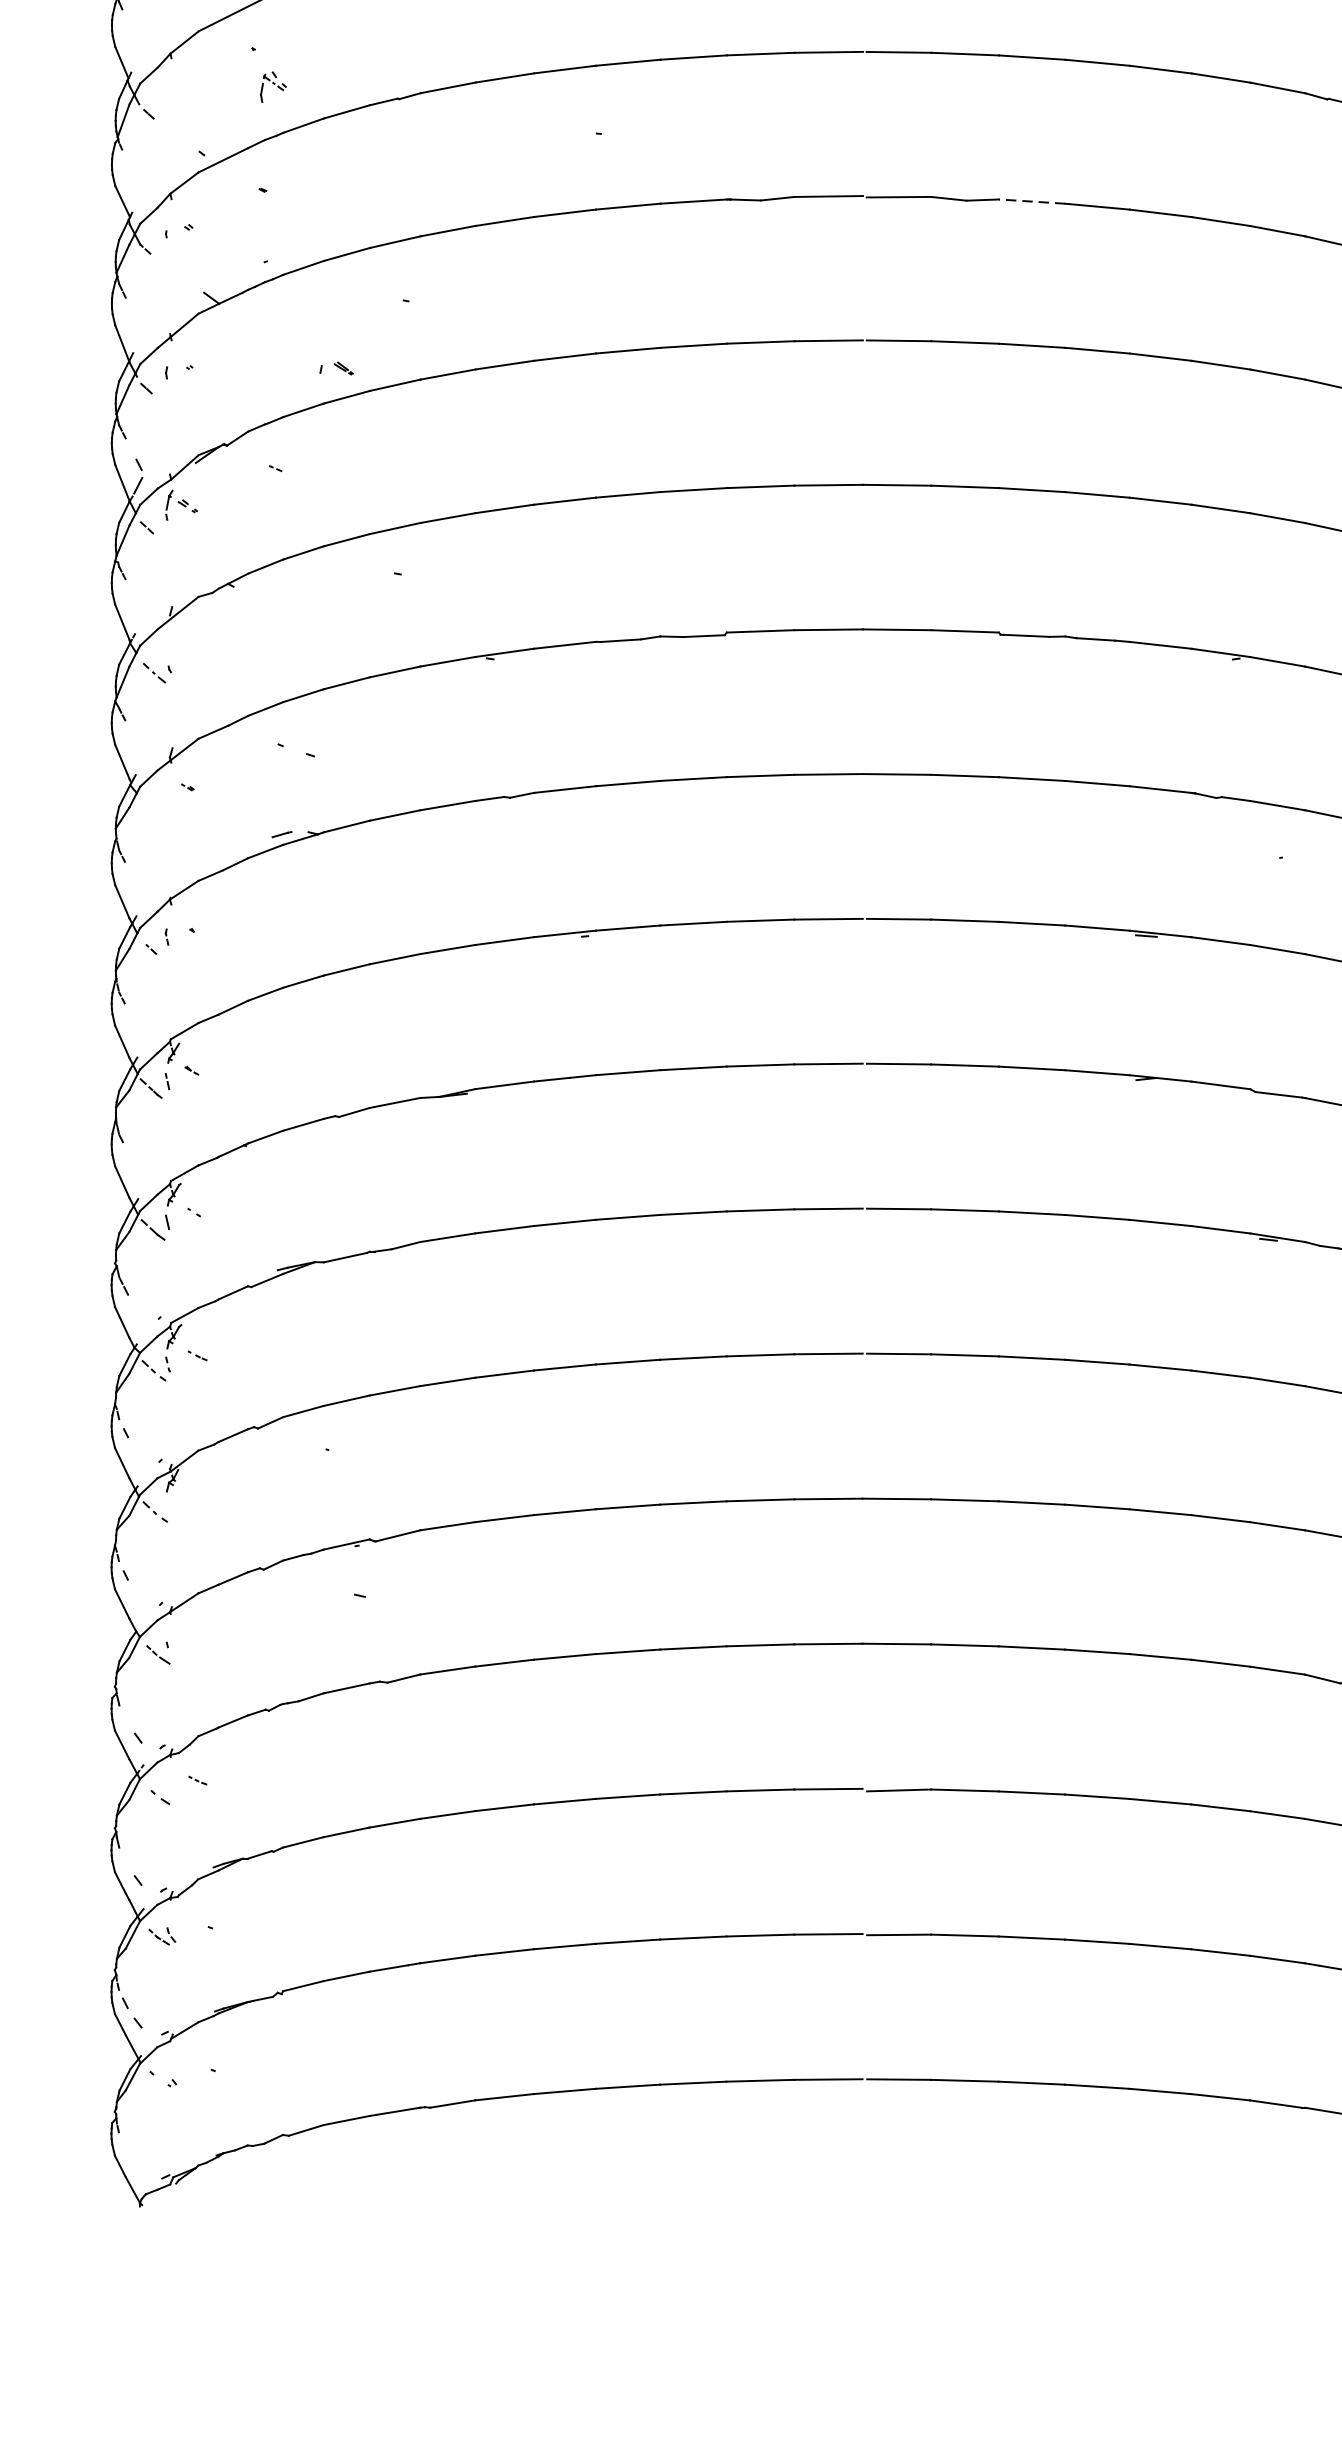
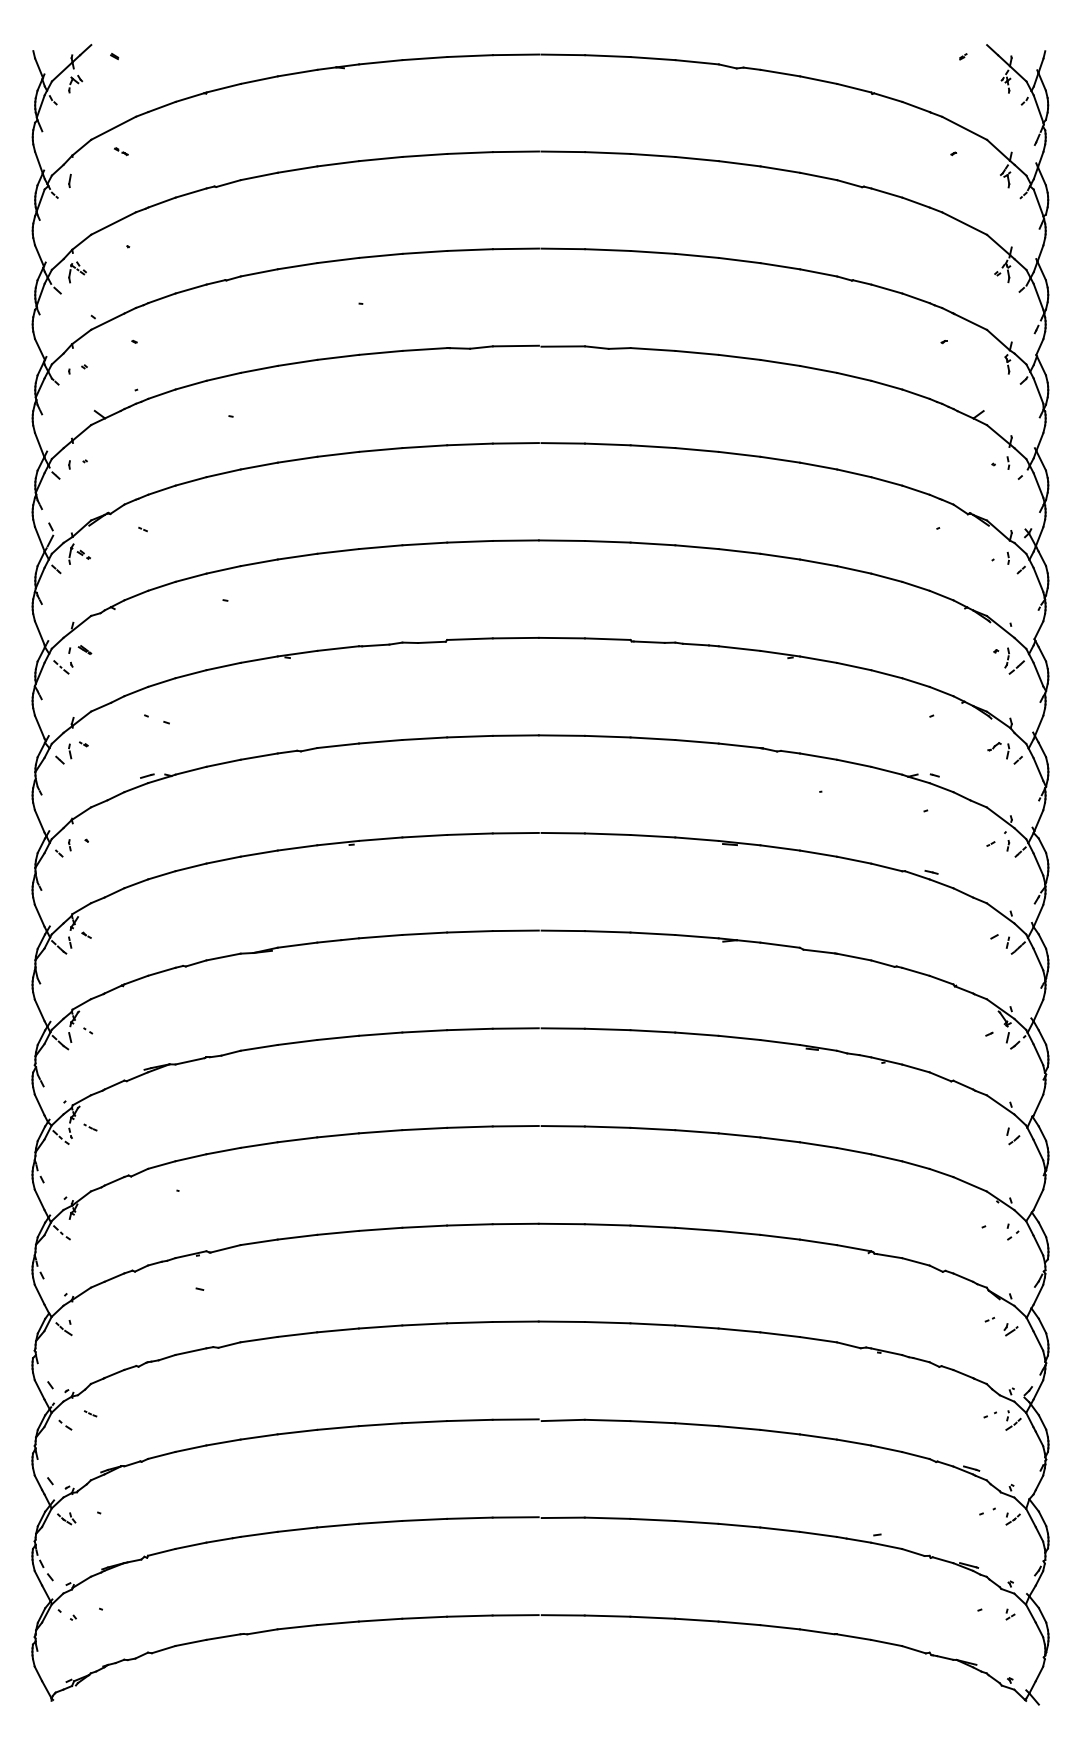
part: (273, 87) -> (77, 272), moved
line: (1031, 201) -> (652, 349), dashed -> solid
part: (337, 367) -> (80, 649), moved
part: (157, 800) -> (63, 753), added

